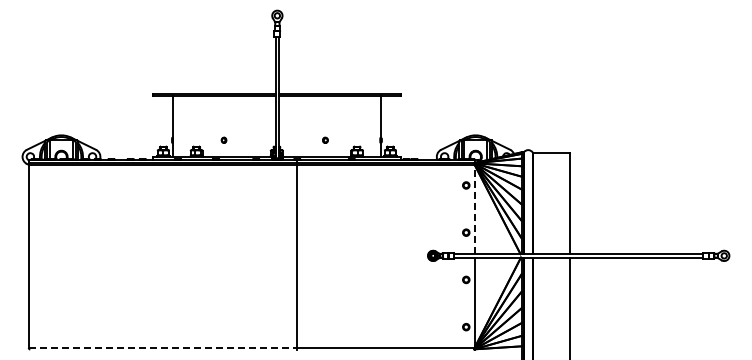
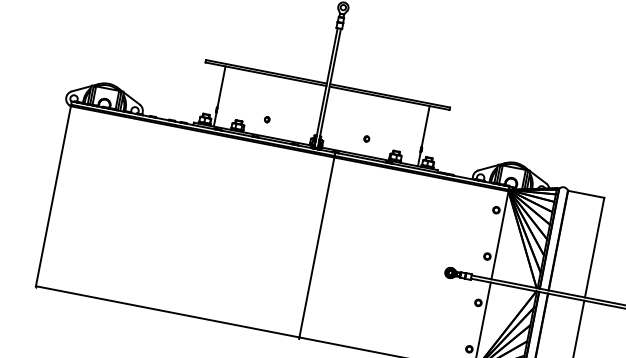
line: (474, 209) -> (499, 235), dashed -> solid
line: (163, 347) -> (168, 311), dashed -> solid

